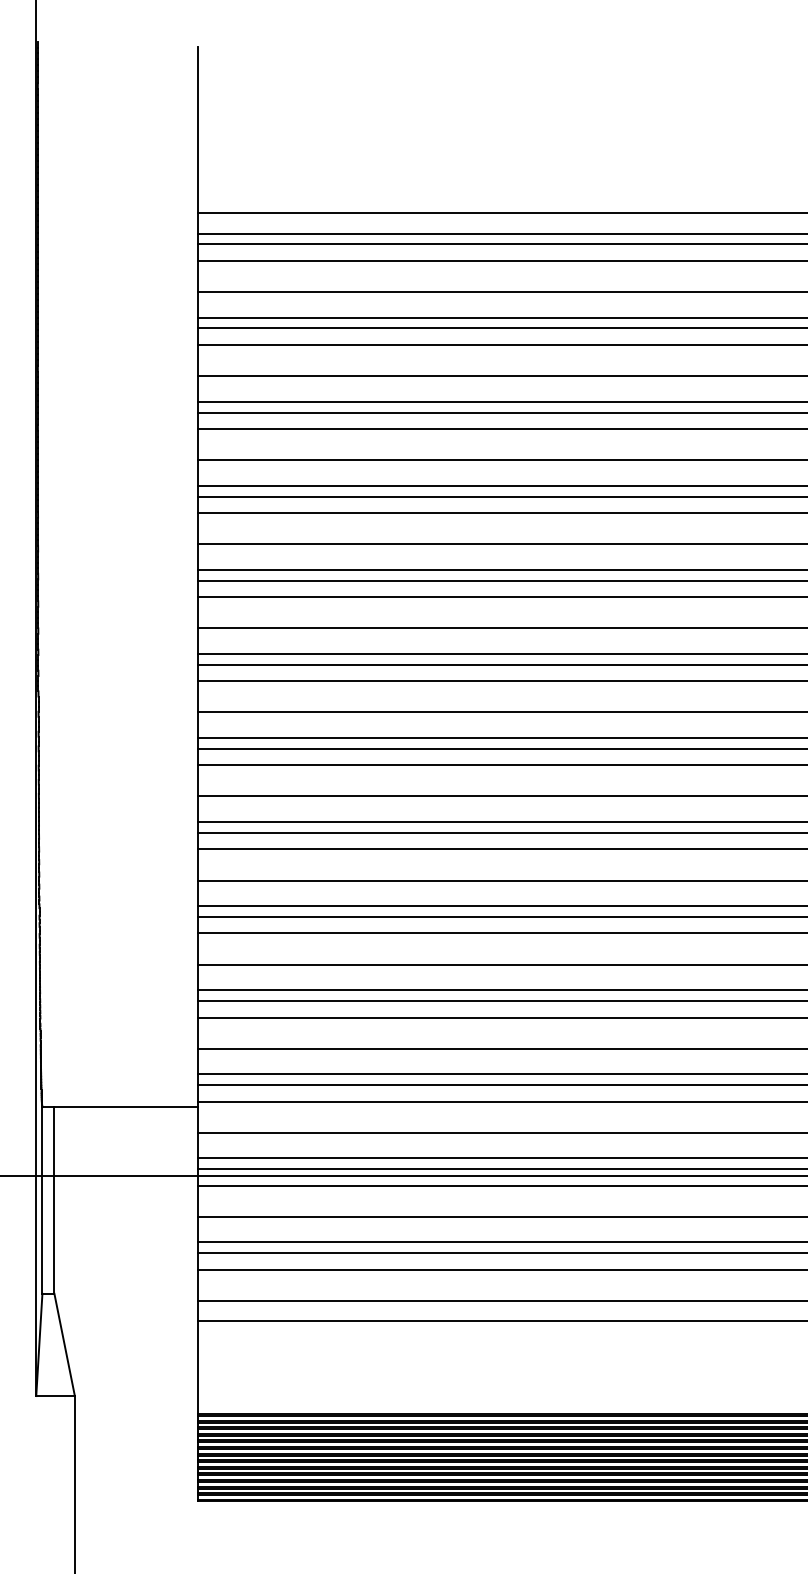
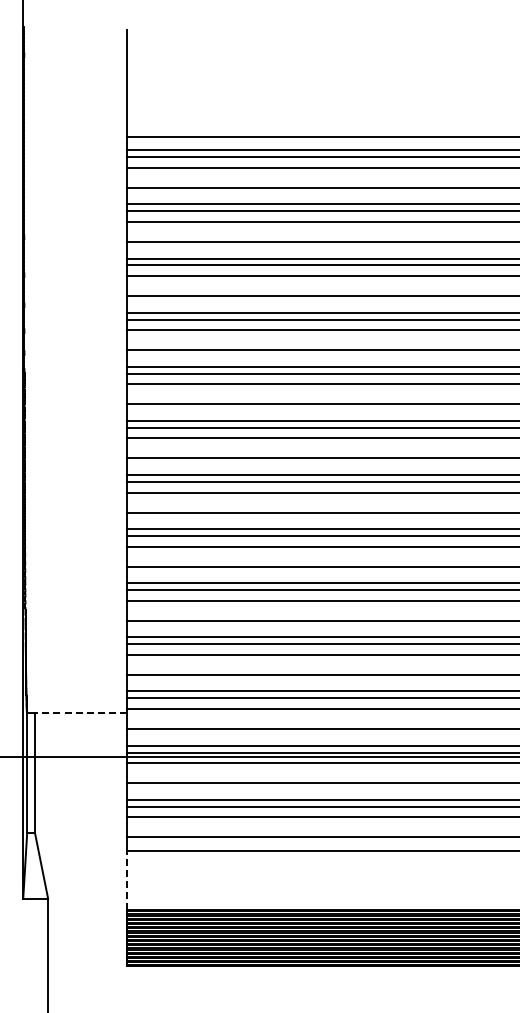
line: (125, 1106) -> (80, 712), solid -> dashed
line: (198, 1367) -> (127, 880), solid -> dashed

